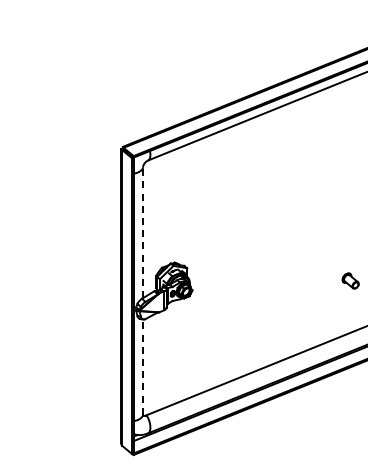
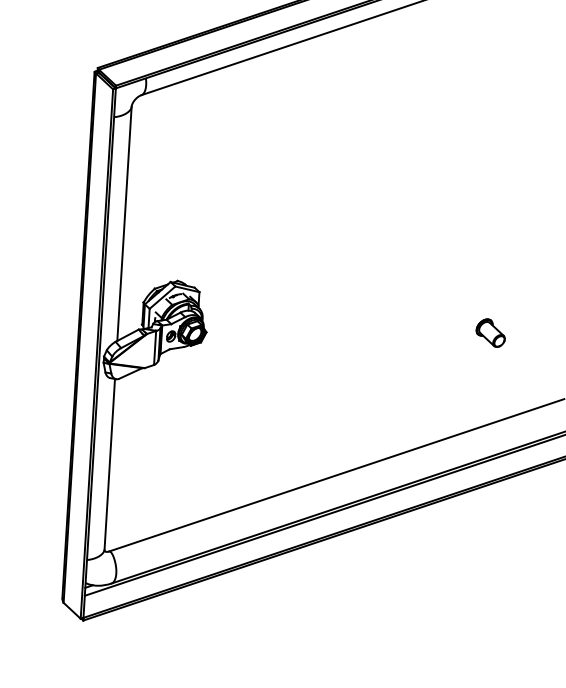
line: (143, 232) -> (125, 223), dashed -> solid
line: (143, 367) -> (110, 465), dashed -> solid

